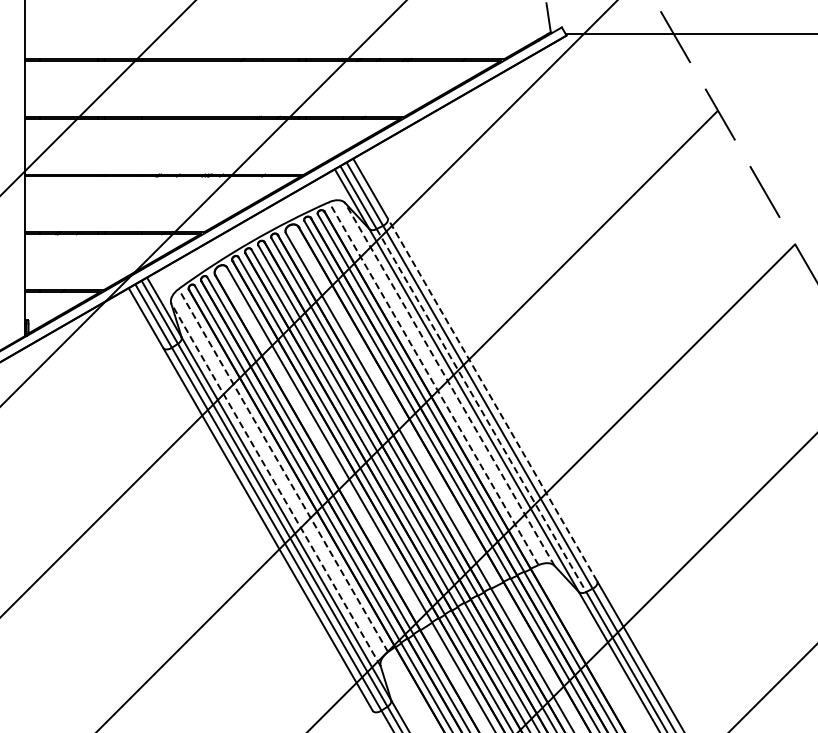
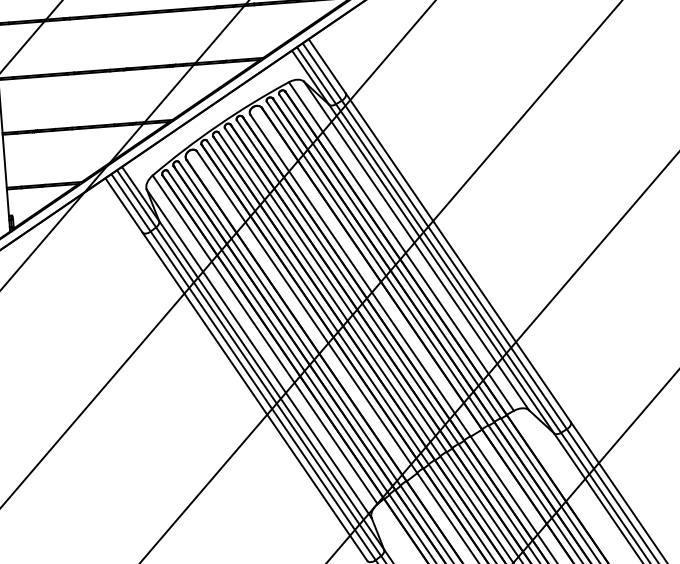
line: (433, 383) -> (401, 246), dashed -> solid
line: (449, 384) -> (416, 246), dashed -> solid
line: (492, 399) -> (458, 257), dashed -> solid
line: (481, 410) -> (448, 268), dashed -> solid
line: (283, 470) -> (265, 339), dashed -> solid
line: (275, 484) -> (258, 353), dashed -> solid

